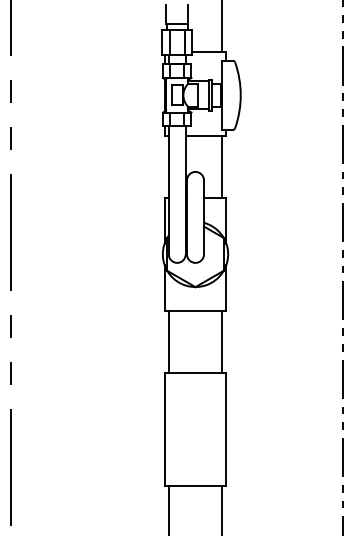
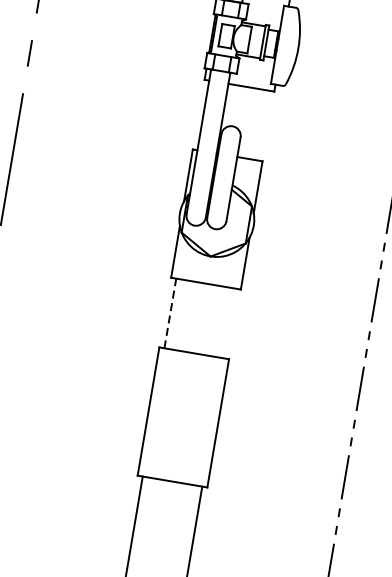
line: (221, 166) -> (263, 125), removed
line: (169, 341) -> (170, 313), solid -> dashed
line: (221, 341) -> (229, 322), removed

